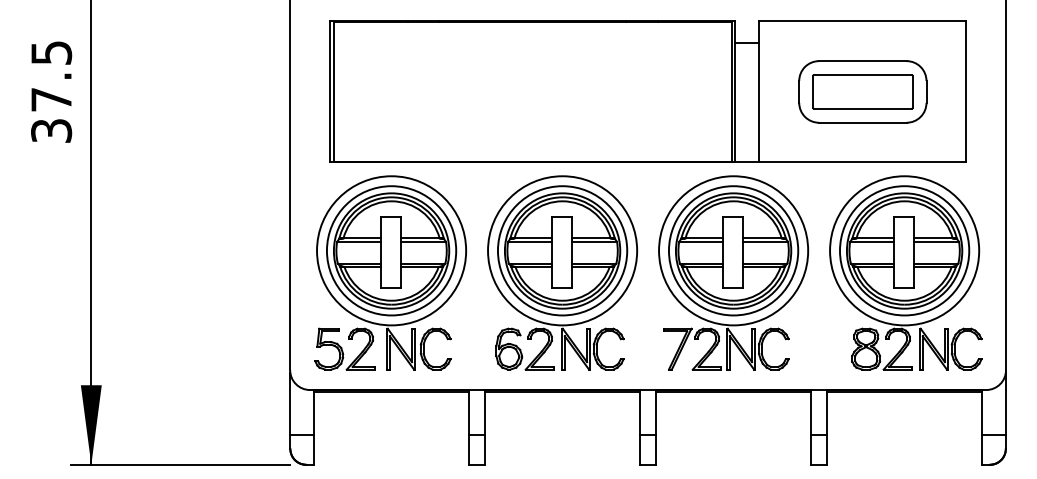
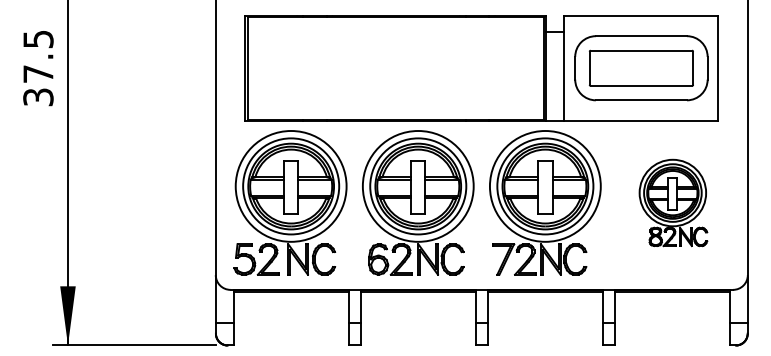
part: (862, 92) -> (641, 68), size x1.4
part: (905, 272) -> (673, 202), size x0.6

